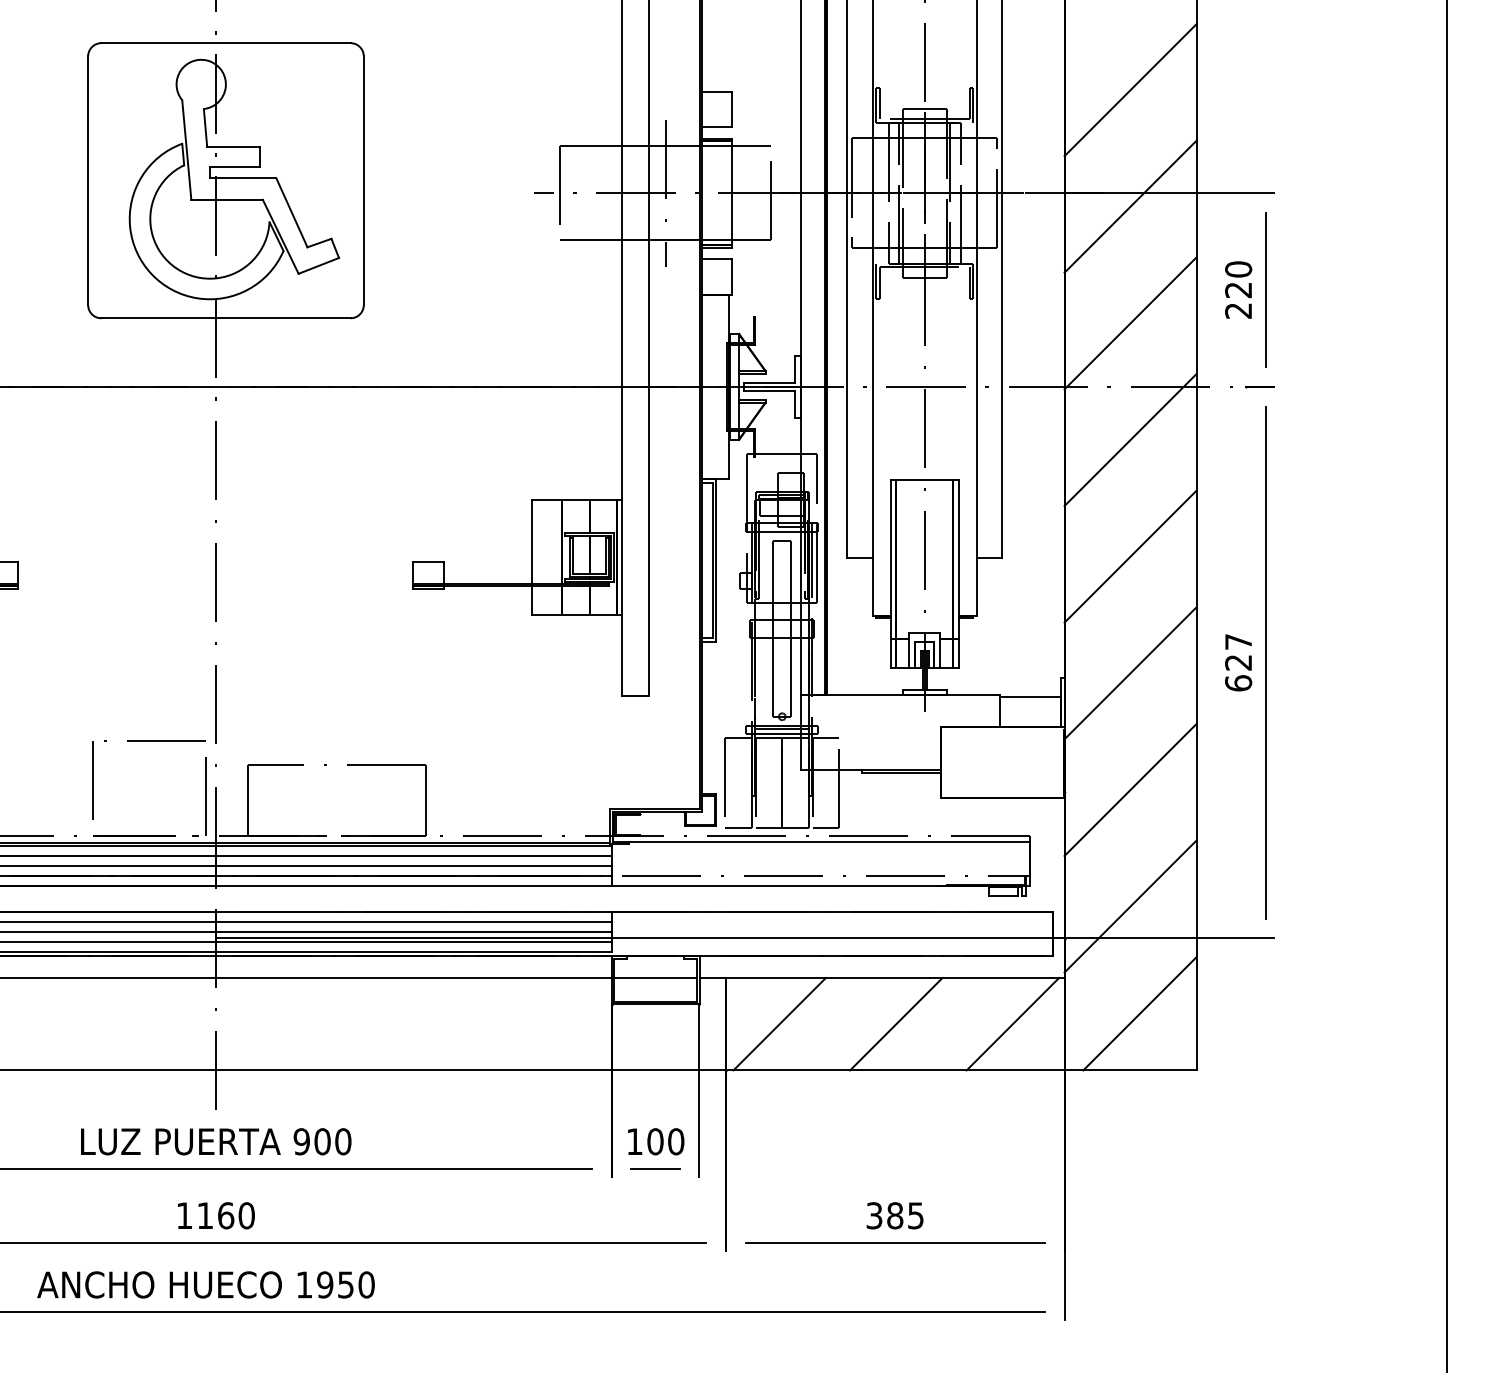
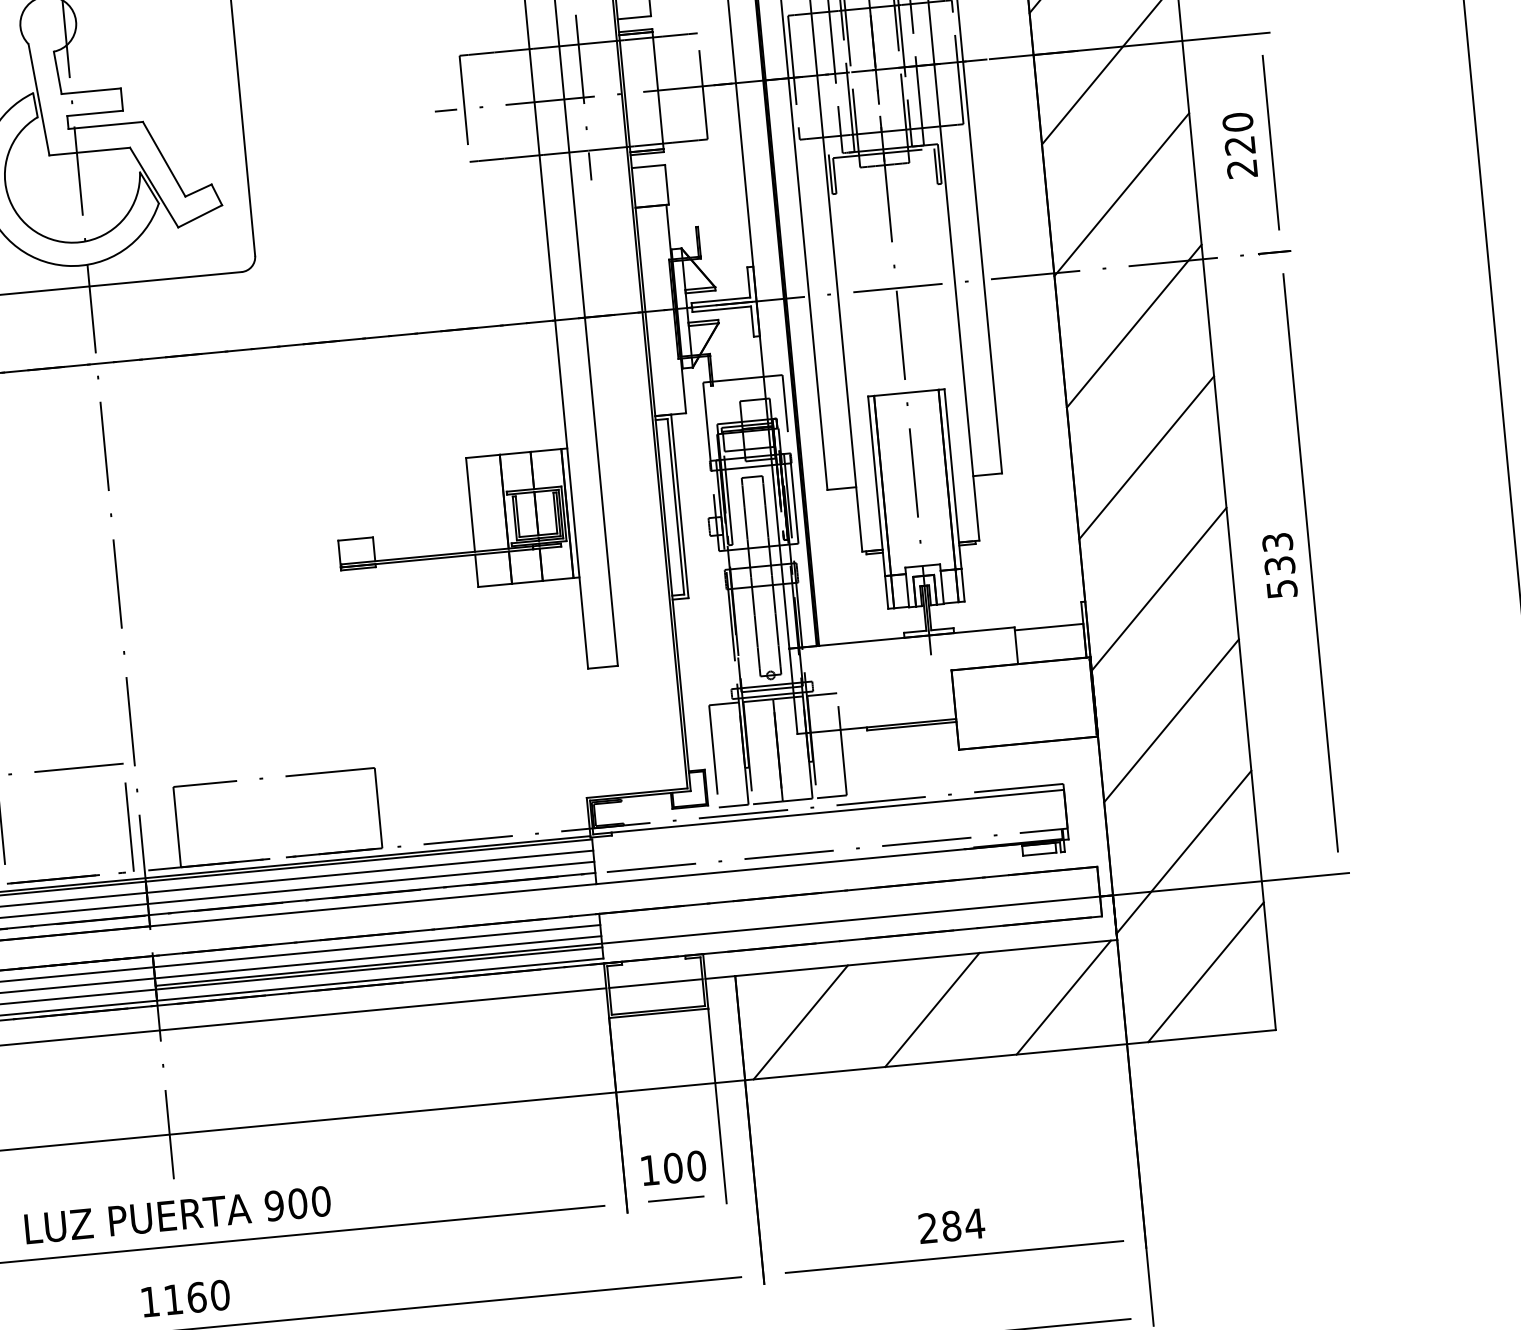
text: (1238, 662) -> (1279, 565), 627 -> 533
text: (895, 1215) -> (951, 1225), 385 -> 284

